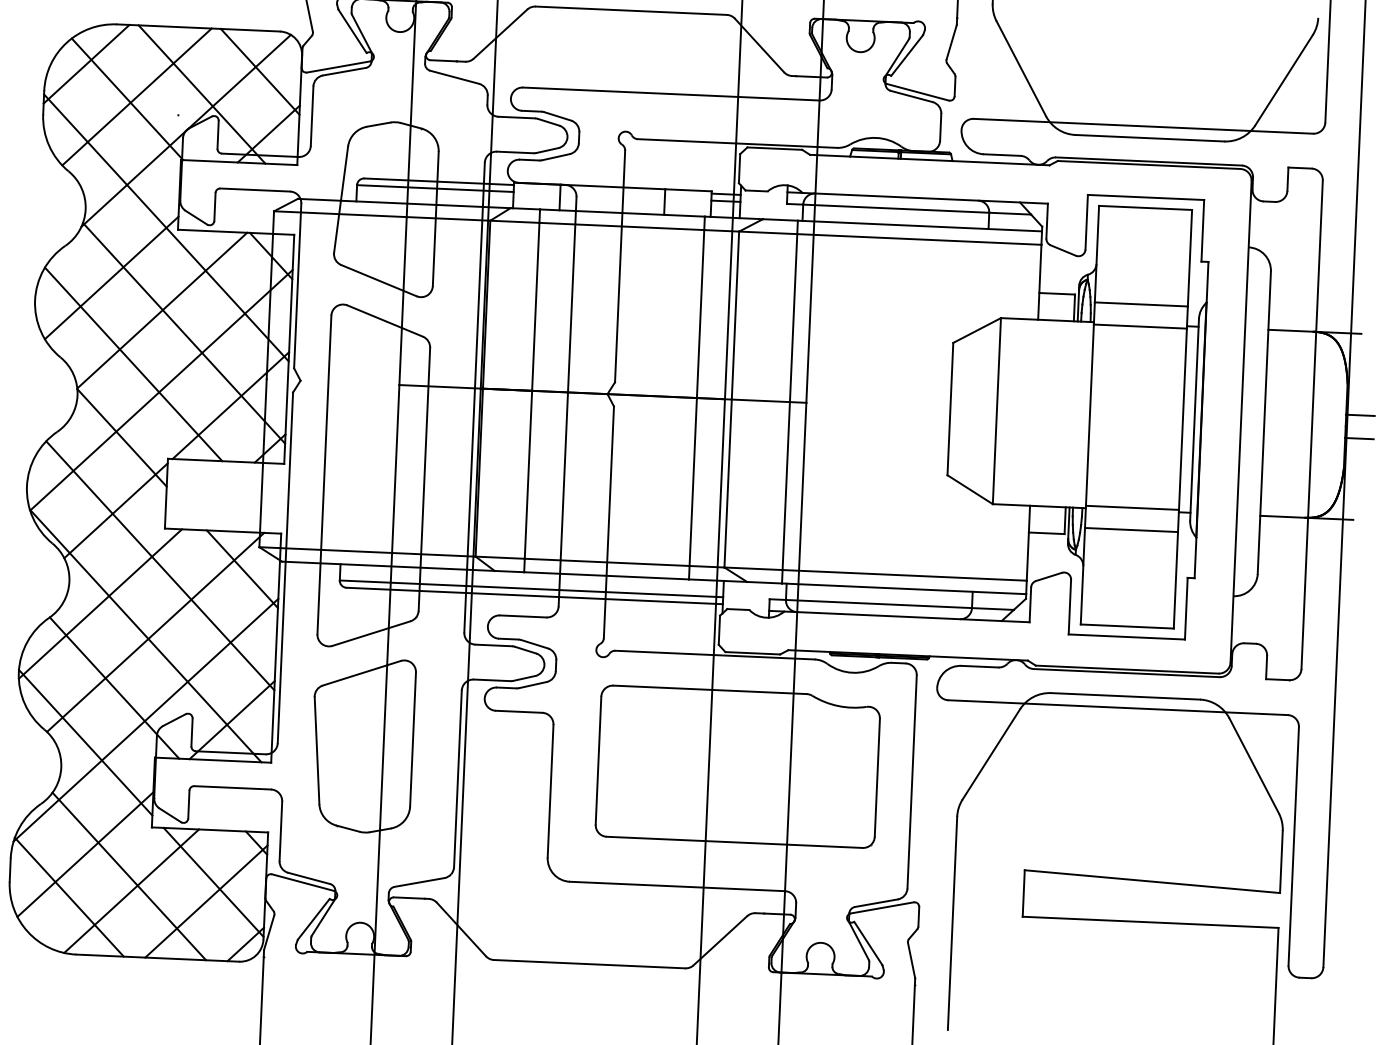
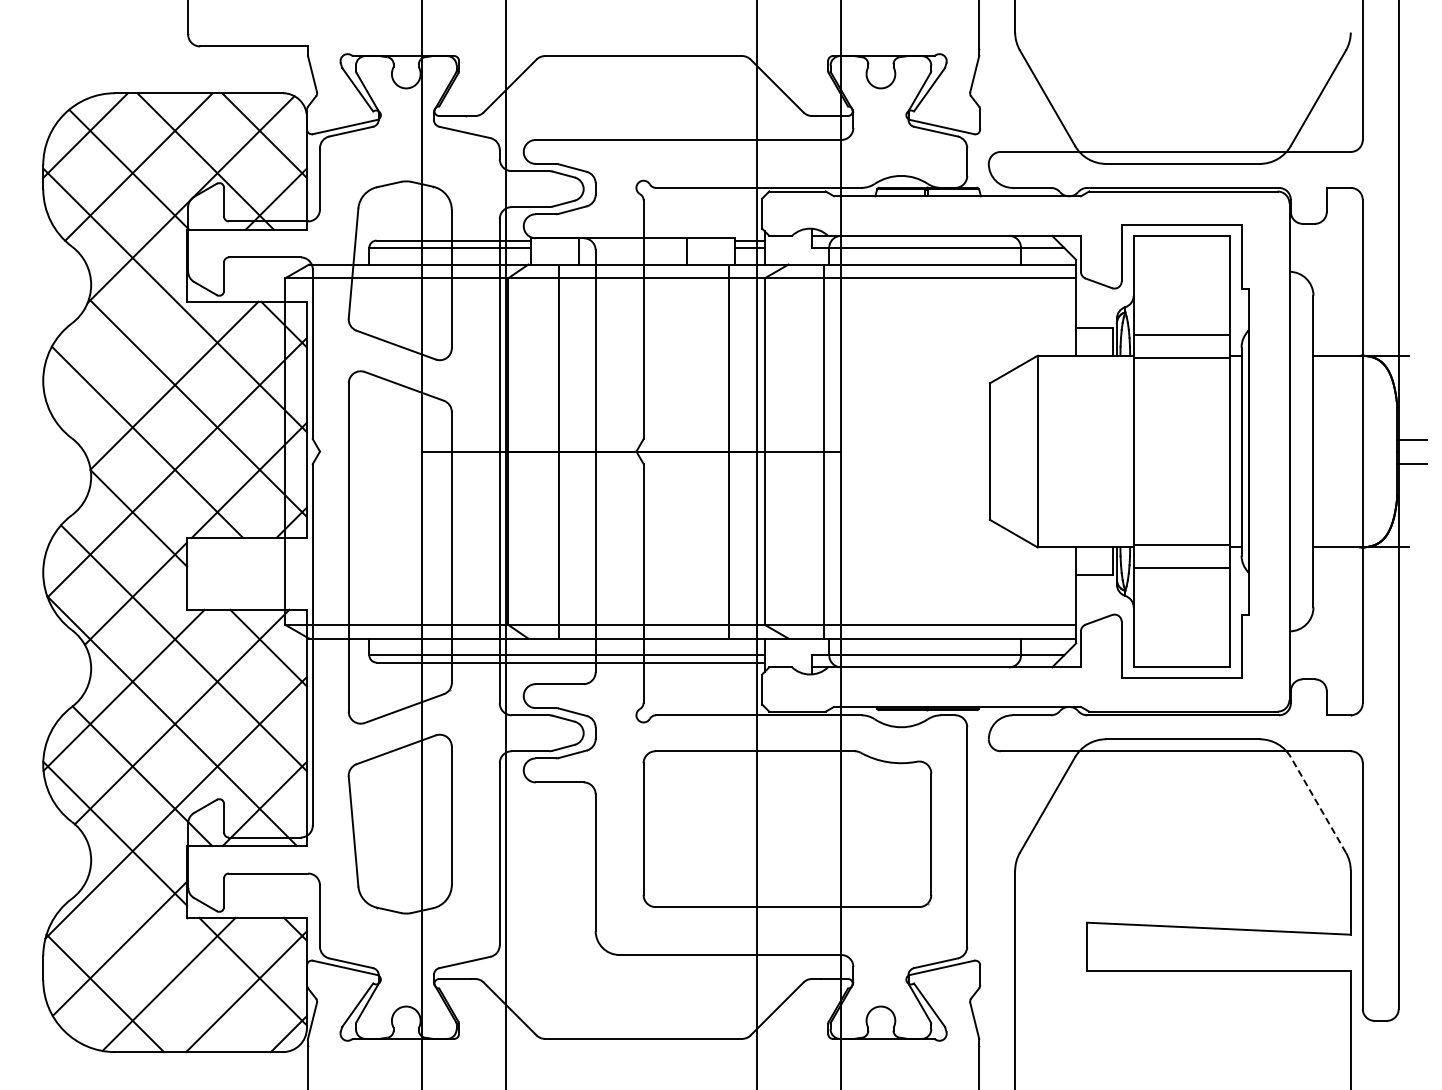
line: (112, 278) -> (121, 354), removed
line: (1254, 765) -> (1318, 804), solid -> dashed
line: (128, 876) -> (165, 969), removed

